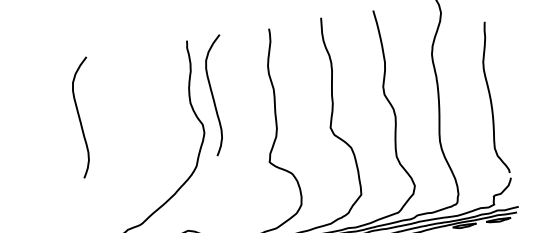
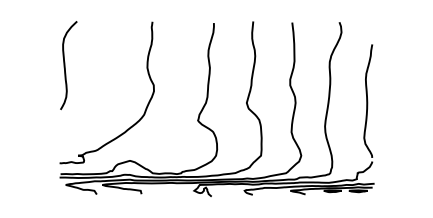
curve: (214, 95) -> (165, 65), removed

